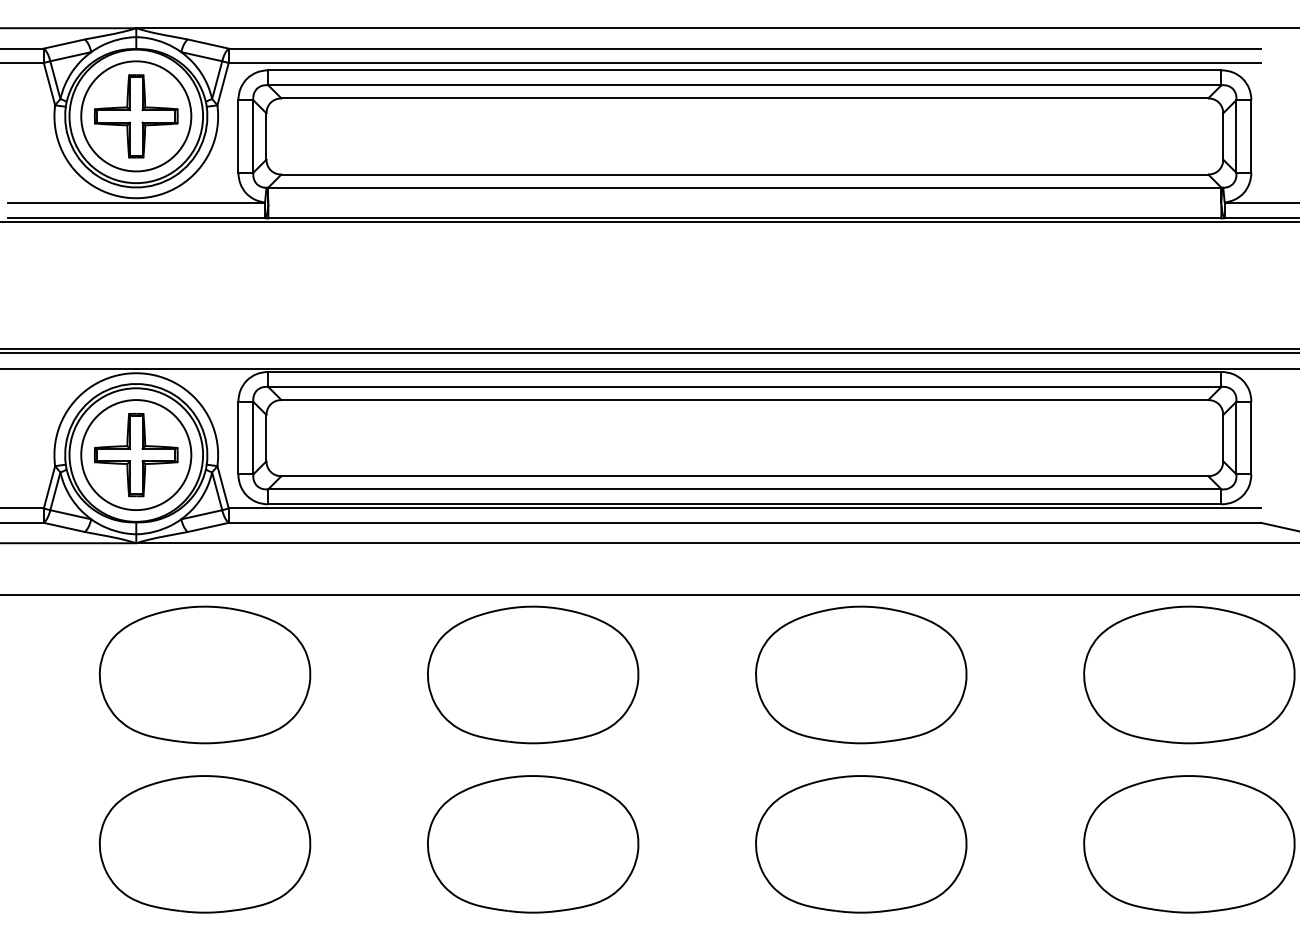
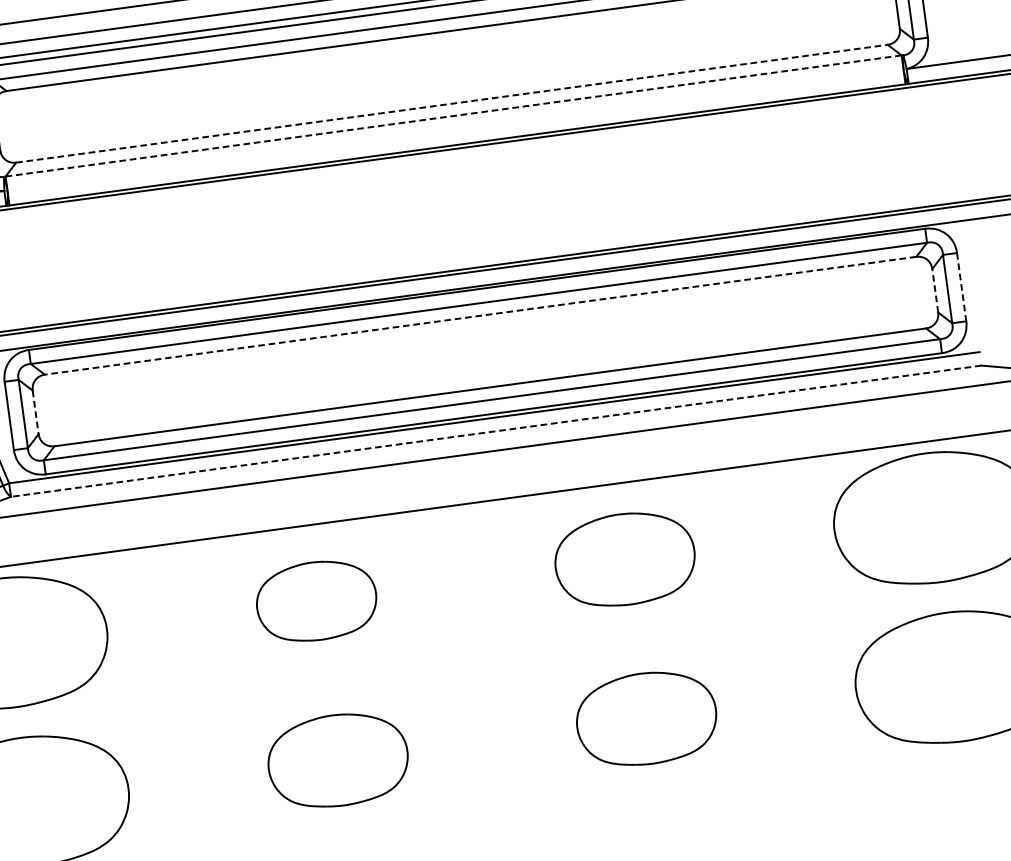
line: (745, 174) -> (452, 103), solid -> dashed
line: (745, 187) -> (454, 115), solid -> dashed
line: (744, 400) -> (480, 316), solid -> dashed
line: (1223, 437) -> (935, 290), solid -> dashed
line: (266, 438) -> (35, 412), solid -> dashed
line: (1251, 438) -> (961, 287), solid -> dashed
line: (744, 522) -> (495, 430), solid -> dashed
part: (533, 674) -> (316, 600), size x0.6
part: (861, 674) -> (625, 558), size x0.7
part: (533, 844) -> (338, 760), size x0.7
part: (861, 844) -> (646, 718), size x0.7

